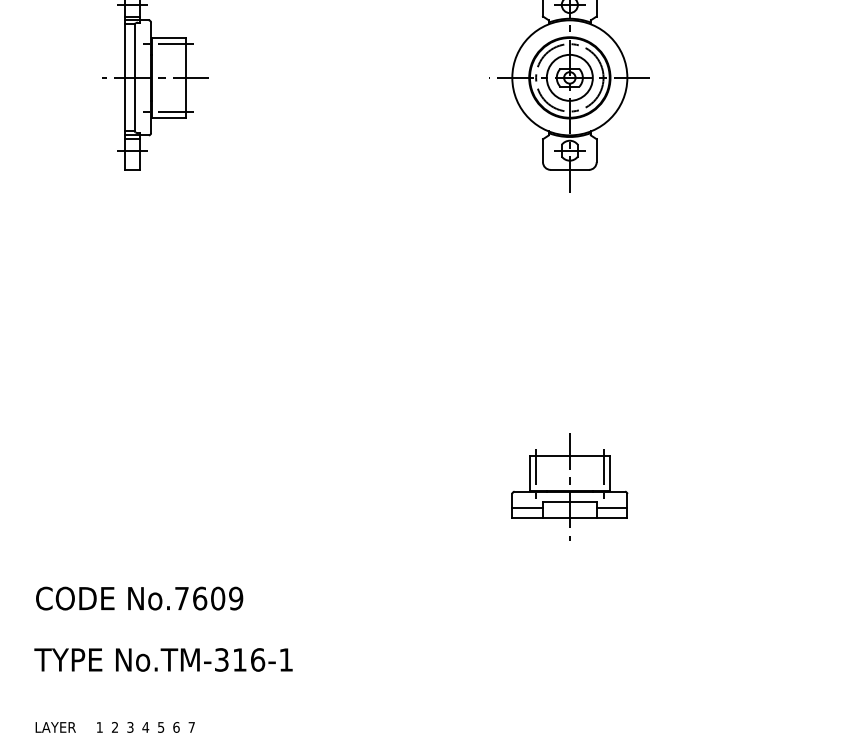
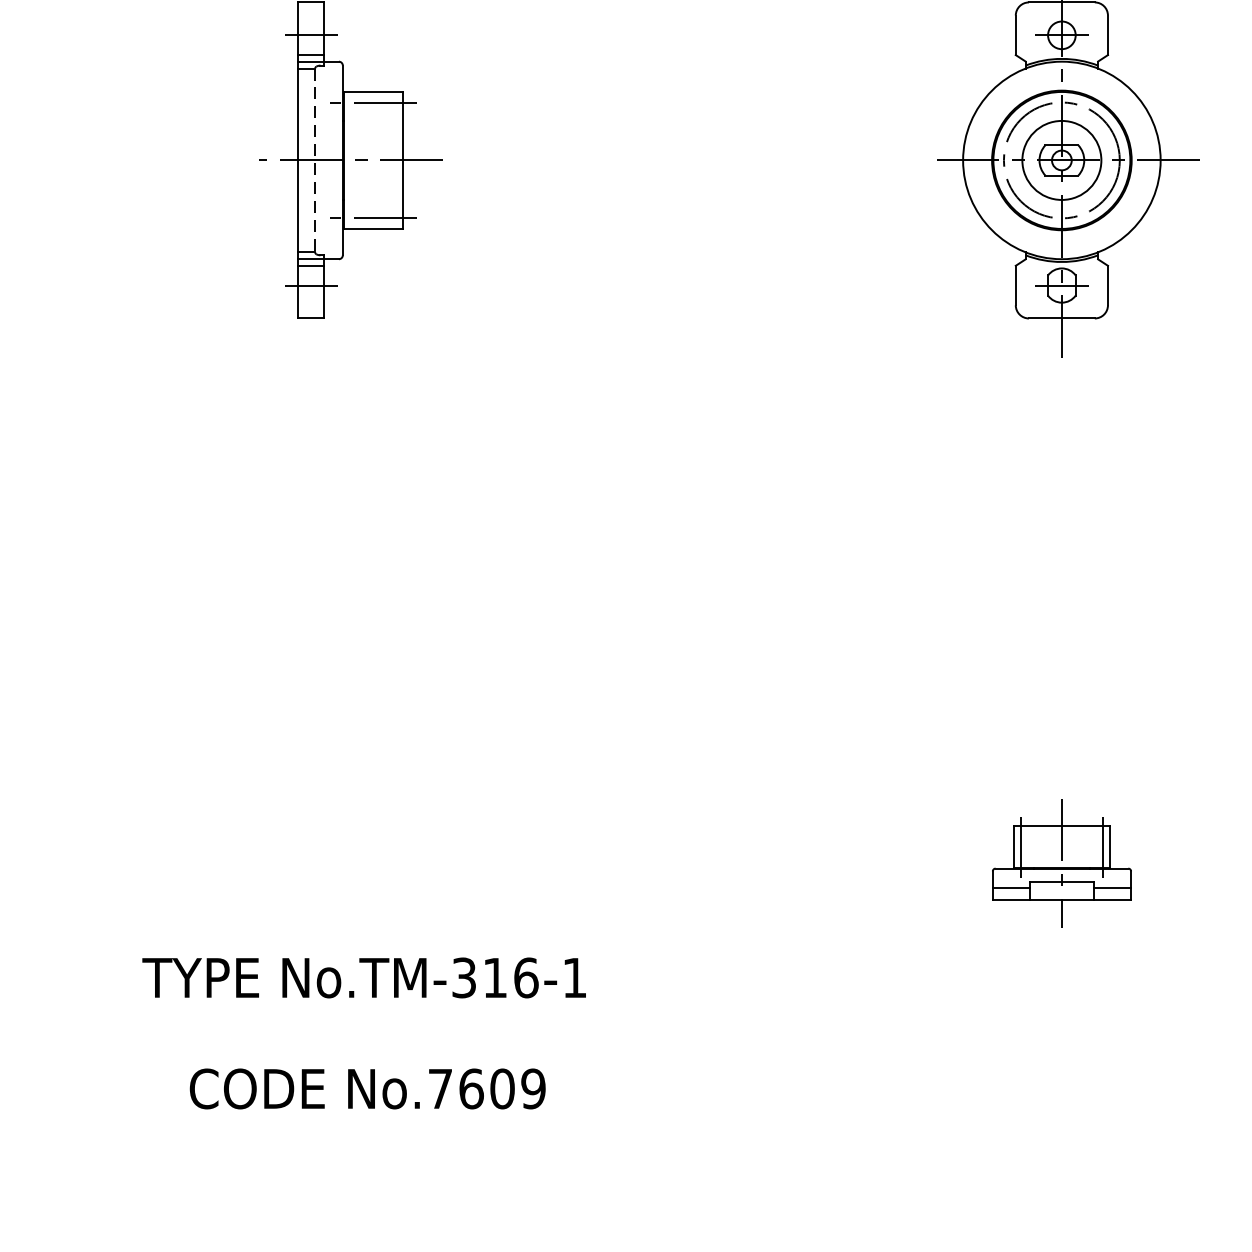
line: (135, 77) -> (316, 159), solid -> dashed
part: (569, 486) -> (1061, 862), size x0.7
text: (139, 598) -> (367, 1088), moved
text: (163, 659) -> (364, 977), moved

